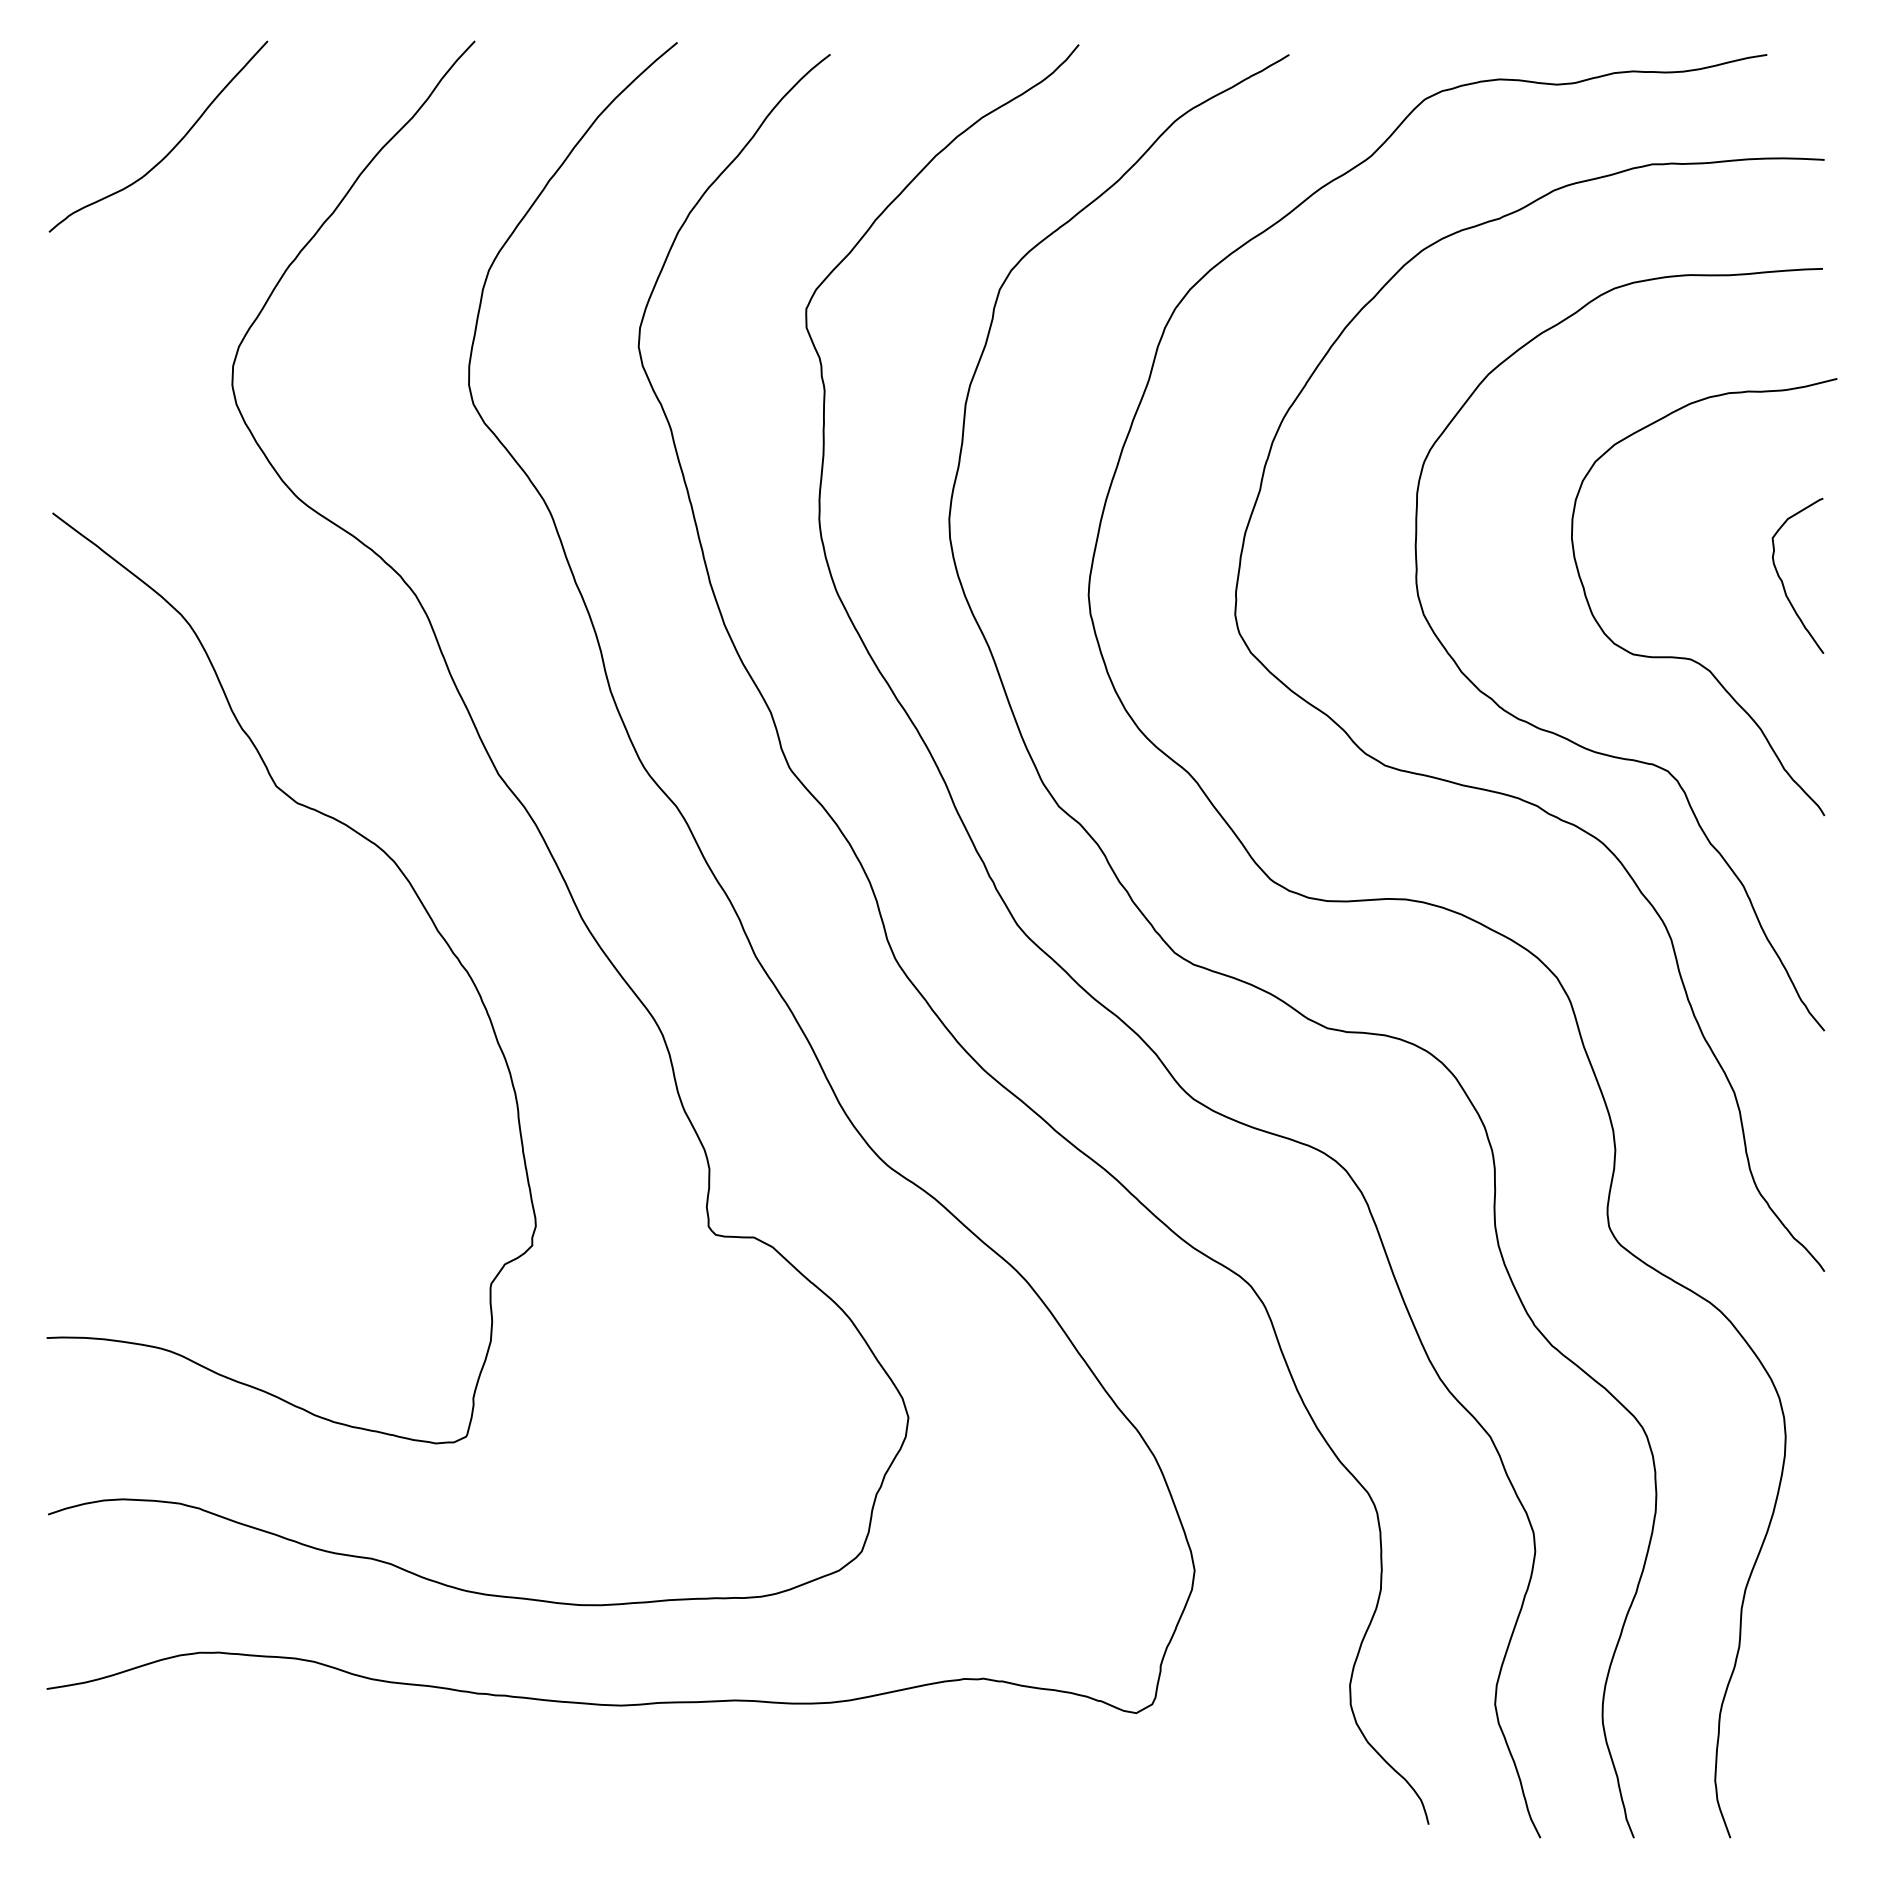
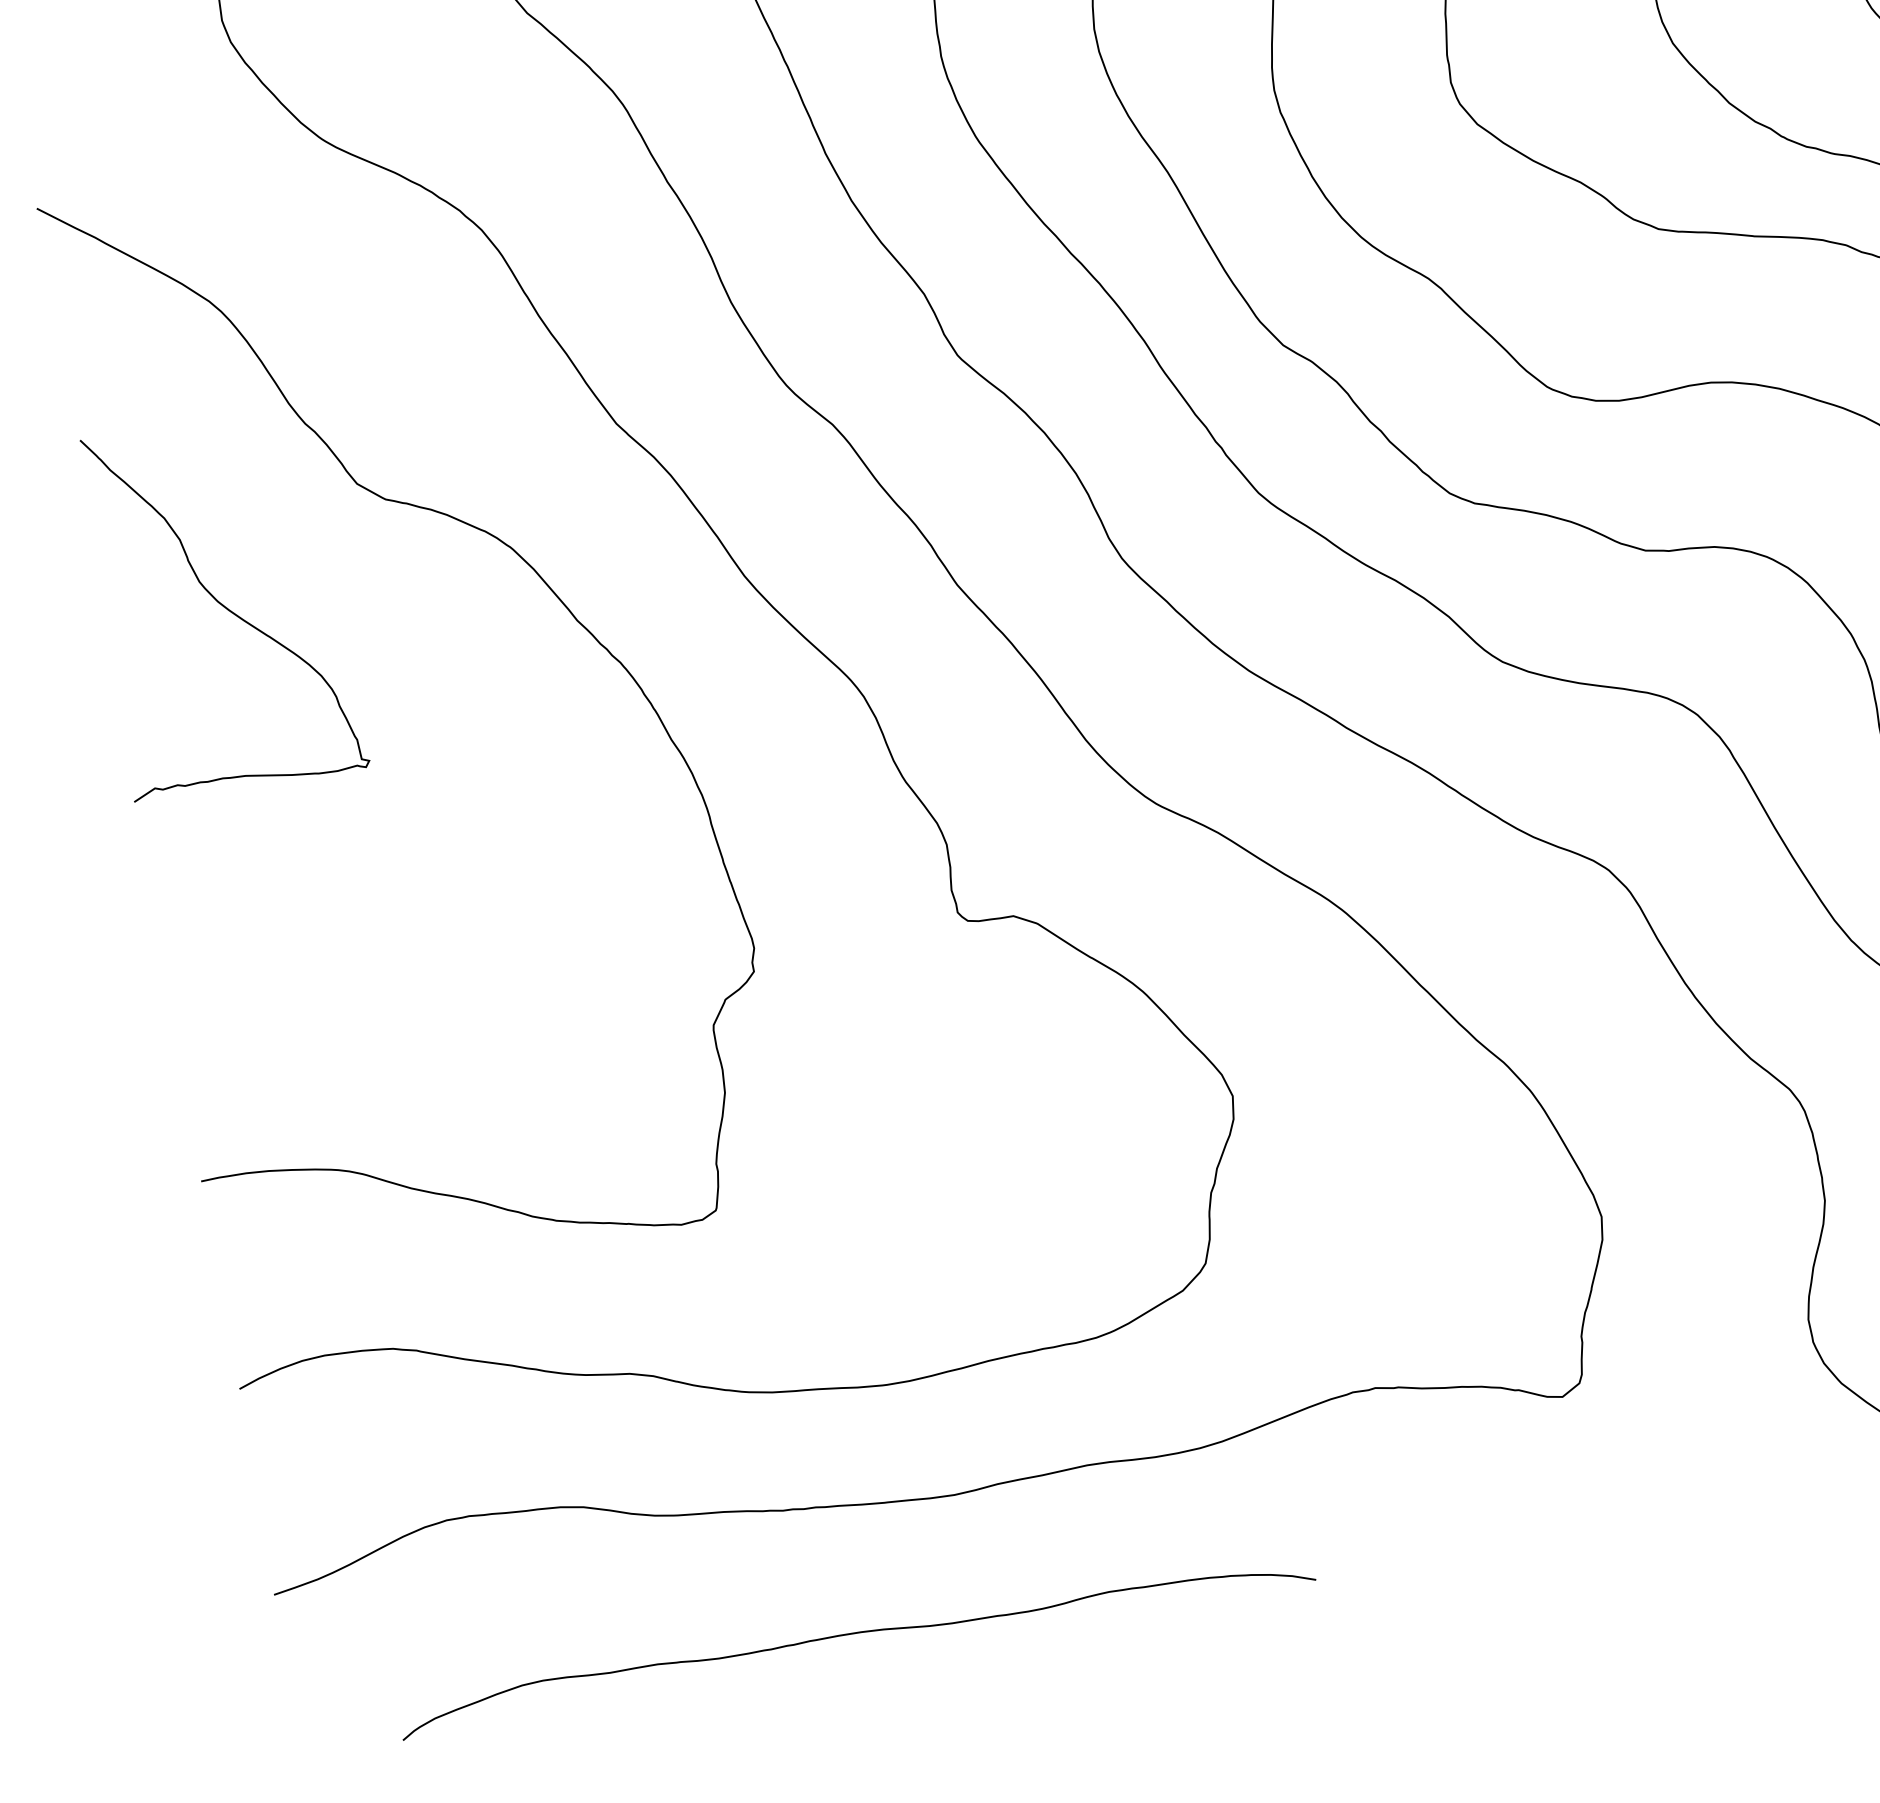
curve: (146, 865) -> (220, 604), added
curve: (519, 1805) -> (855, 1633), added

